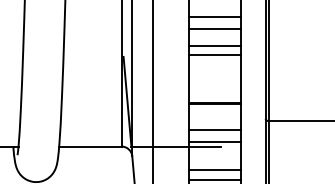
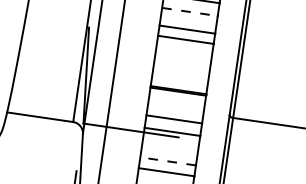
line: (215, 28) -> (190, 11), solid -> dashed
line: (214, 170) -> (167, 161), solid -> dashed

